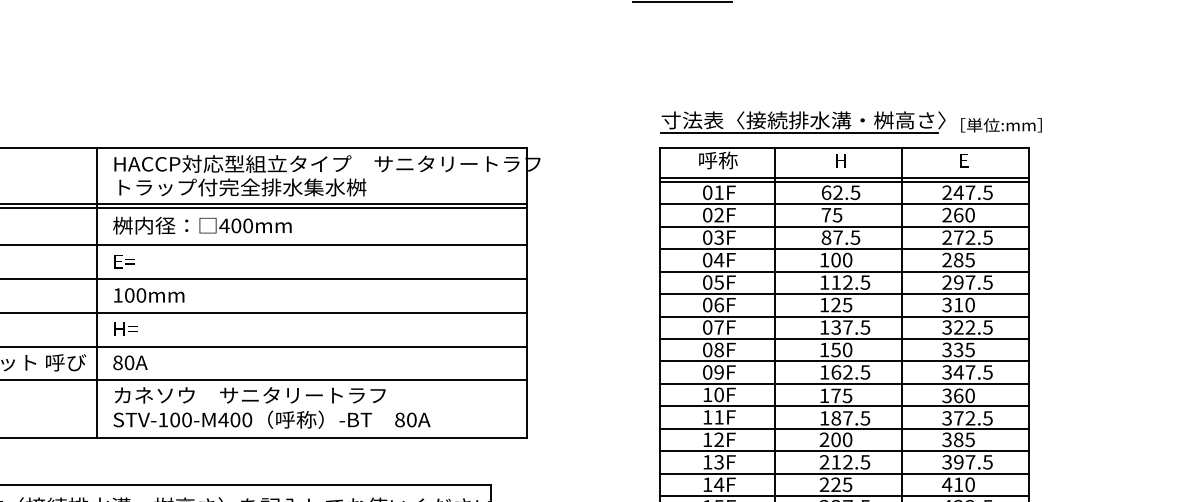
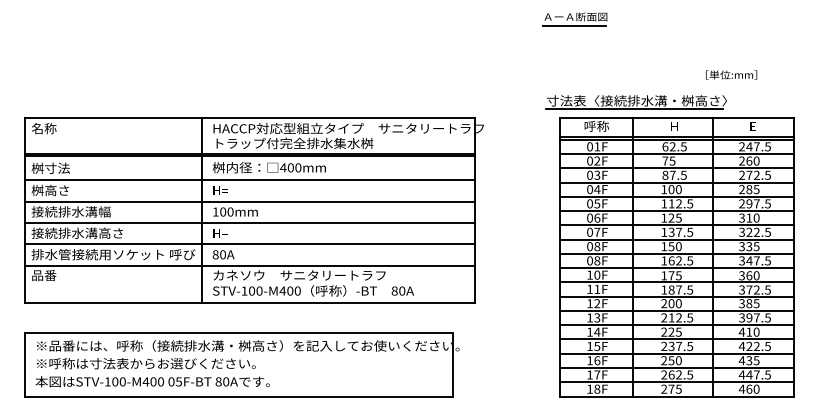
part: (801, 122) -> (635, 102), moved
text: (1001, 124) -> (731, 74), moved
text: (127, 261) -> (221, 190), E= -> H=
text: (719, 371) -> (597, 260), 09F -> 08F

